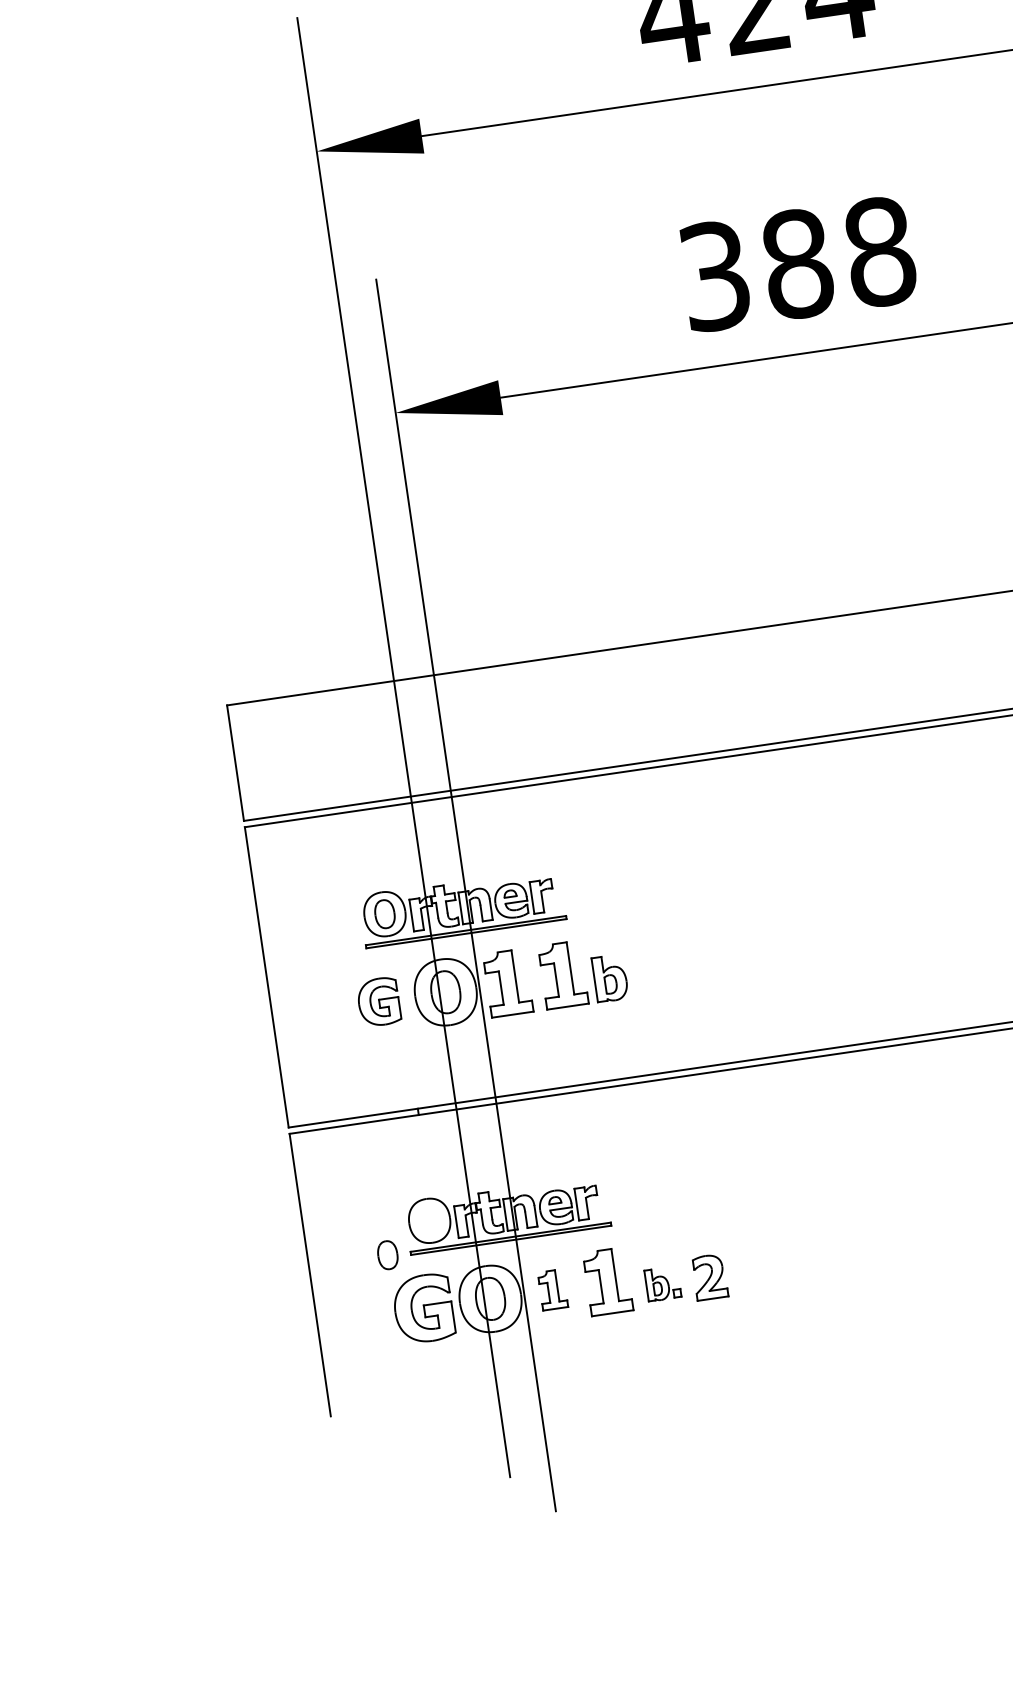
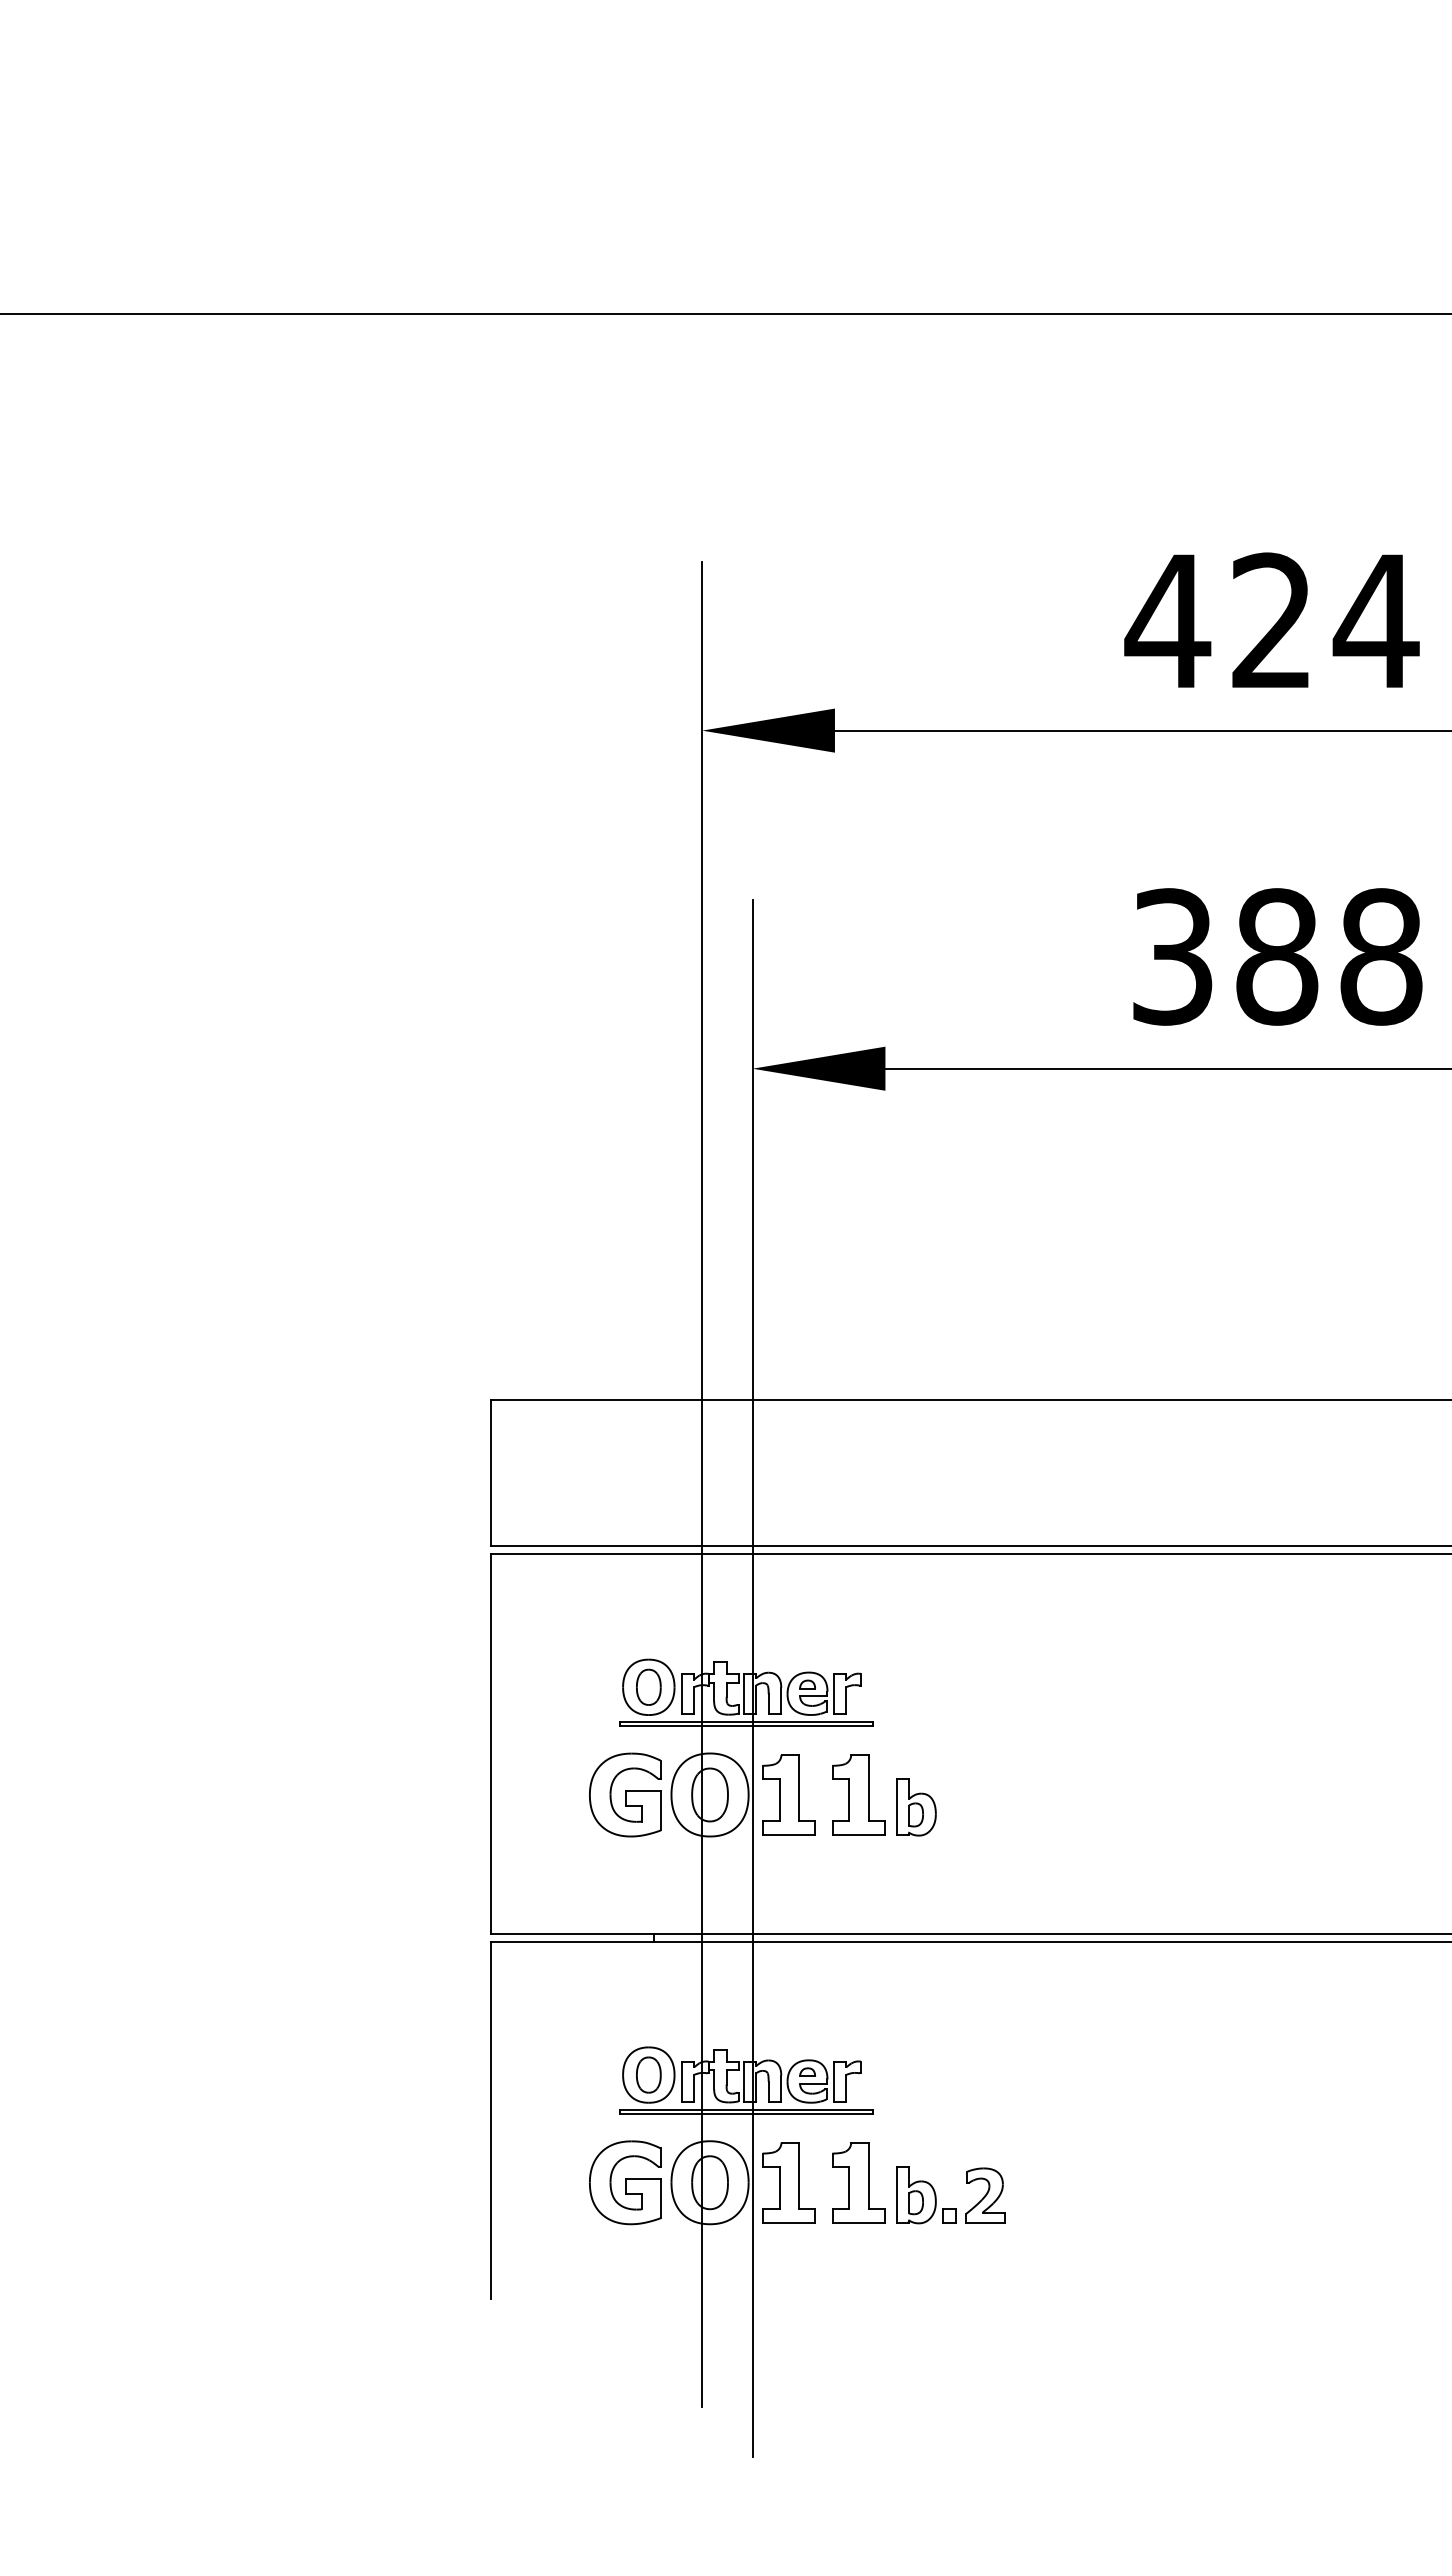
part: (378, 1001) -> (625, 1794), size x1.43
part: (387, 1254) -> (648, 2074), moved
part: (663, 1284) -> (926, 2195), size x1.43
part: (552, 1289) -> (788, 2182), size x1.67

